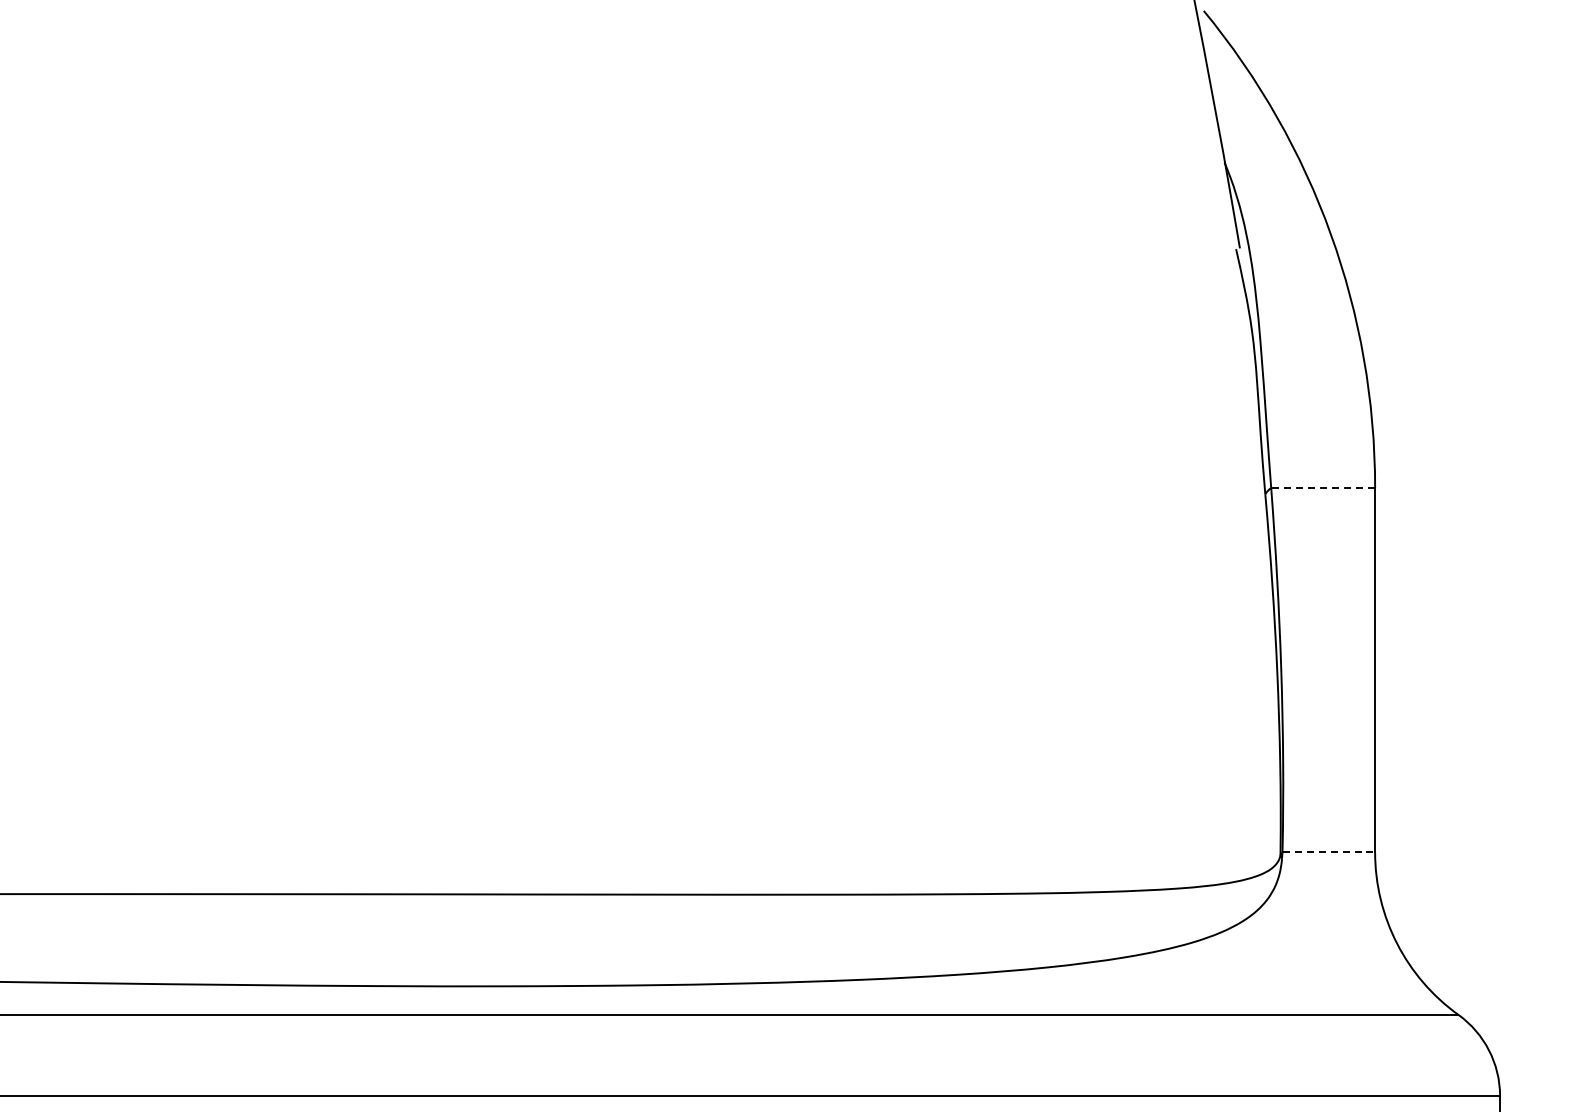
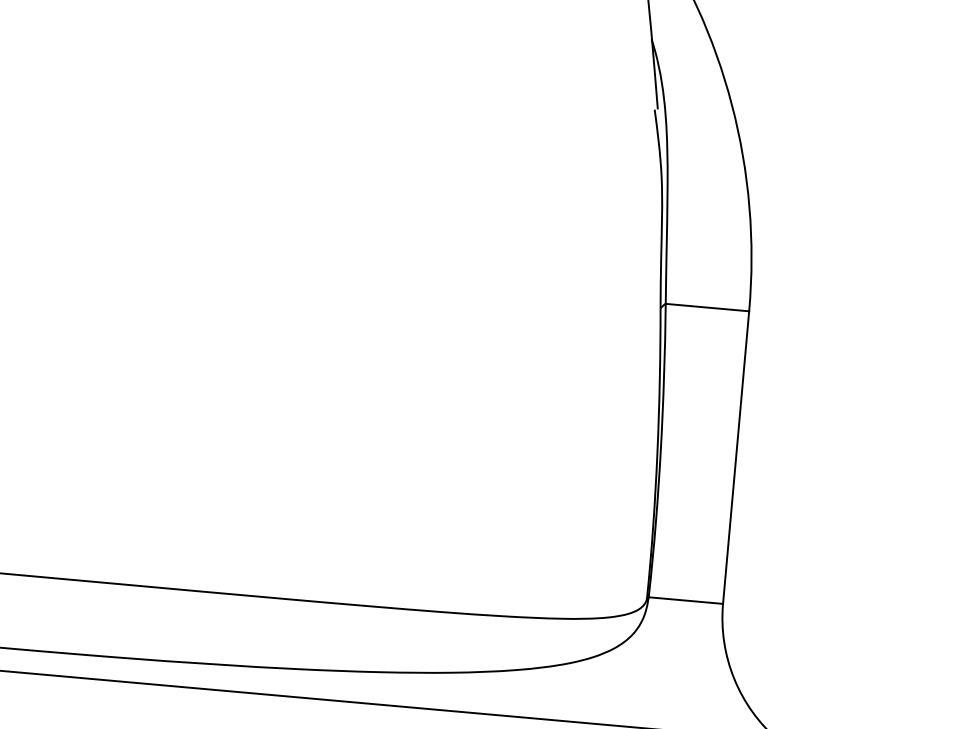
line: (1323, 487) -> (707, 307), dashed -> solid
line: (1329, 852) -> (686, 600), dashed -> solid

